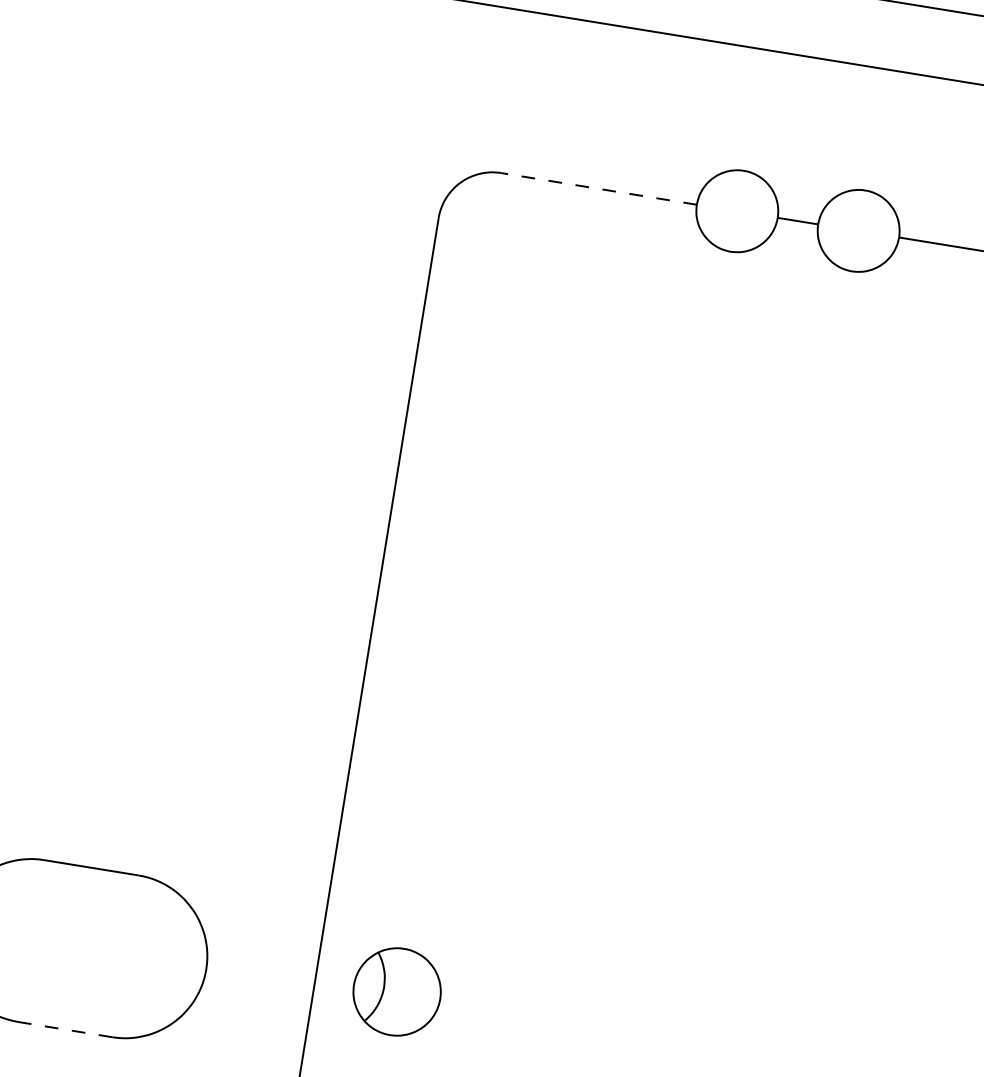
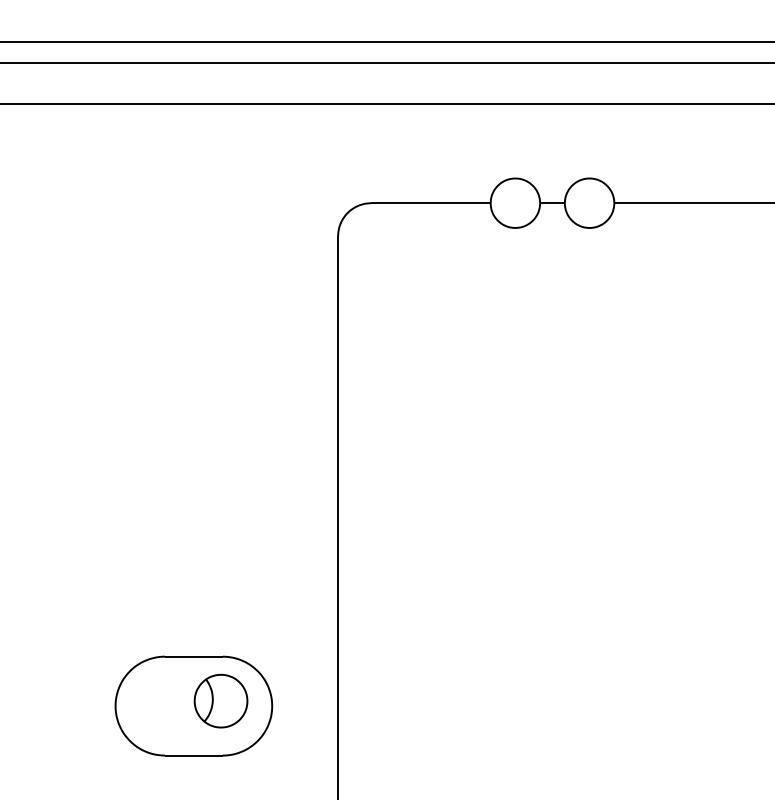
line: (598, 189) -> (430, 203), dashed -> solid
part: (396, 990) -> (220, 700), moved
line: (64, 1029) -> (193, 755), dashed -> solid

